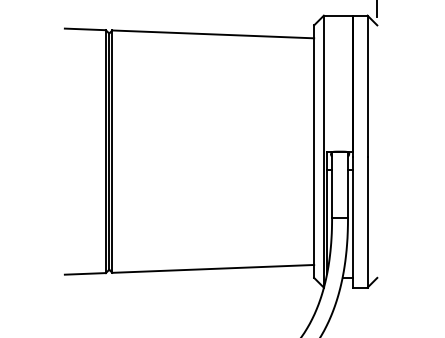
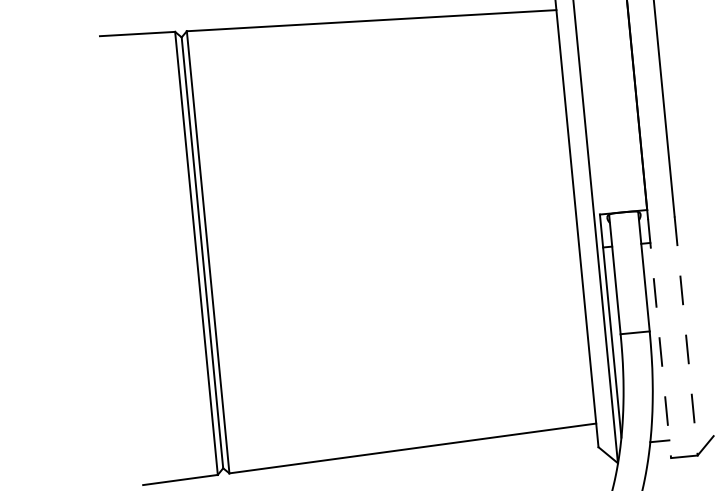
line: (353, 222) -> (660, 339), solid -> dashed
line: (367, 222) -> (686, 336), solid -> dashed

